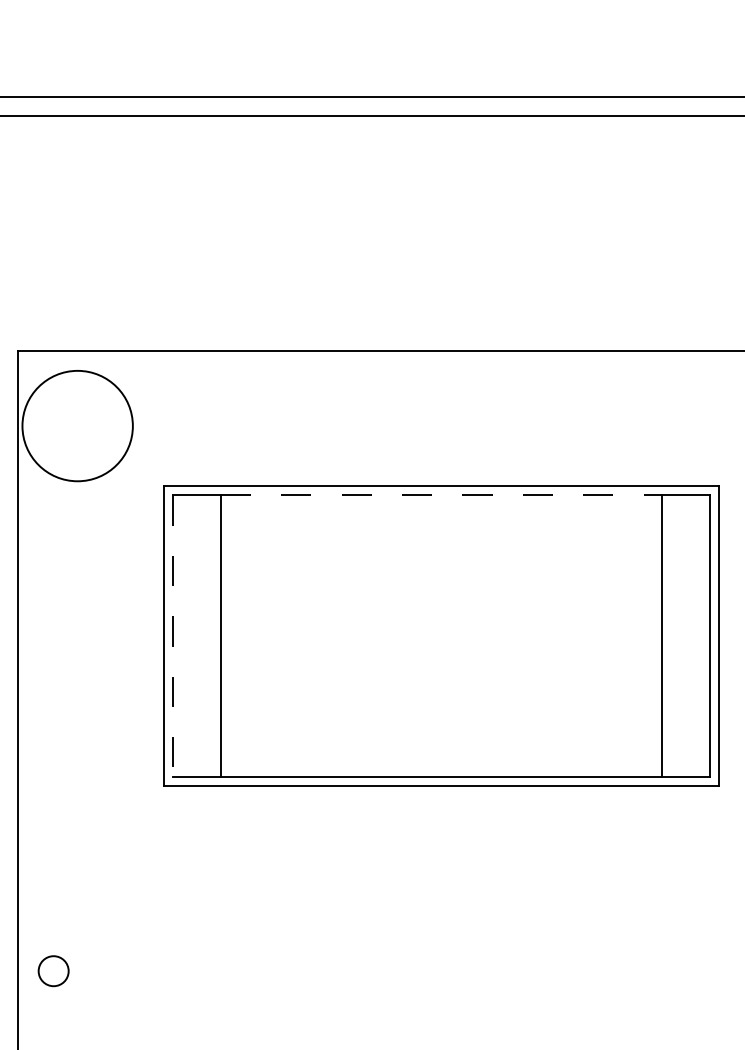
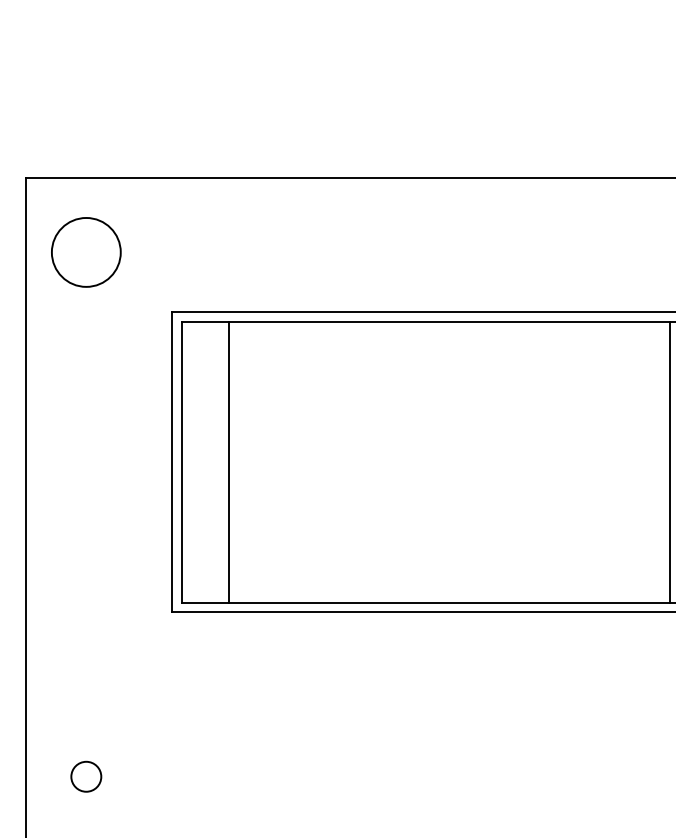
circle: (77, 425) -> (86, 251), size x0.62
line: (441, 495) -> (449, 321), dashed -> solid
line: (173, 636) -> (182, 462), dashed -> solid
circle: (53, 971) -> (86, 777), moved

